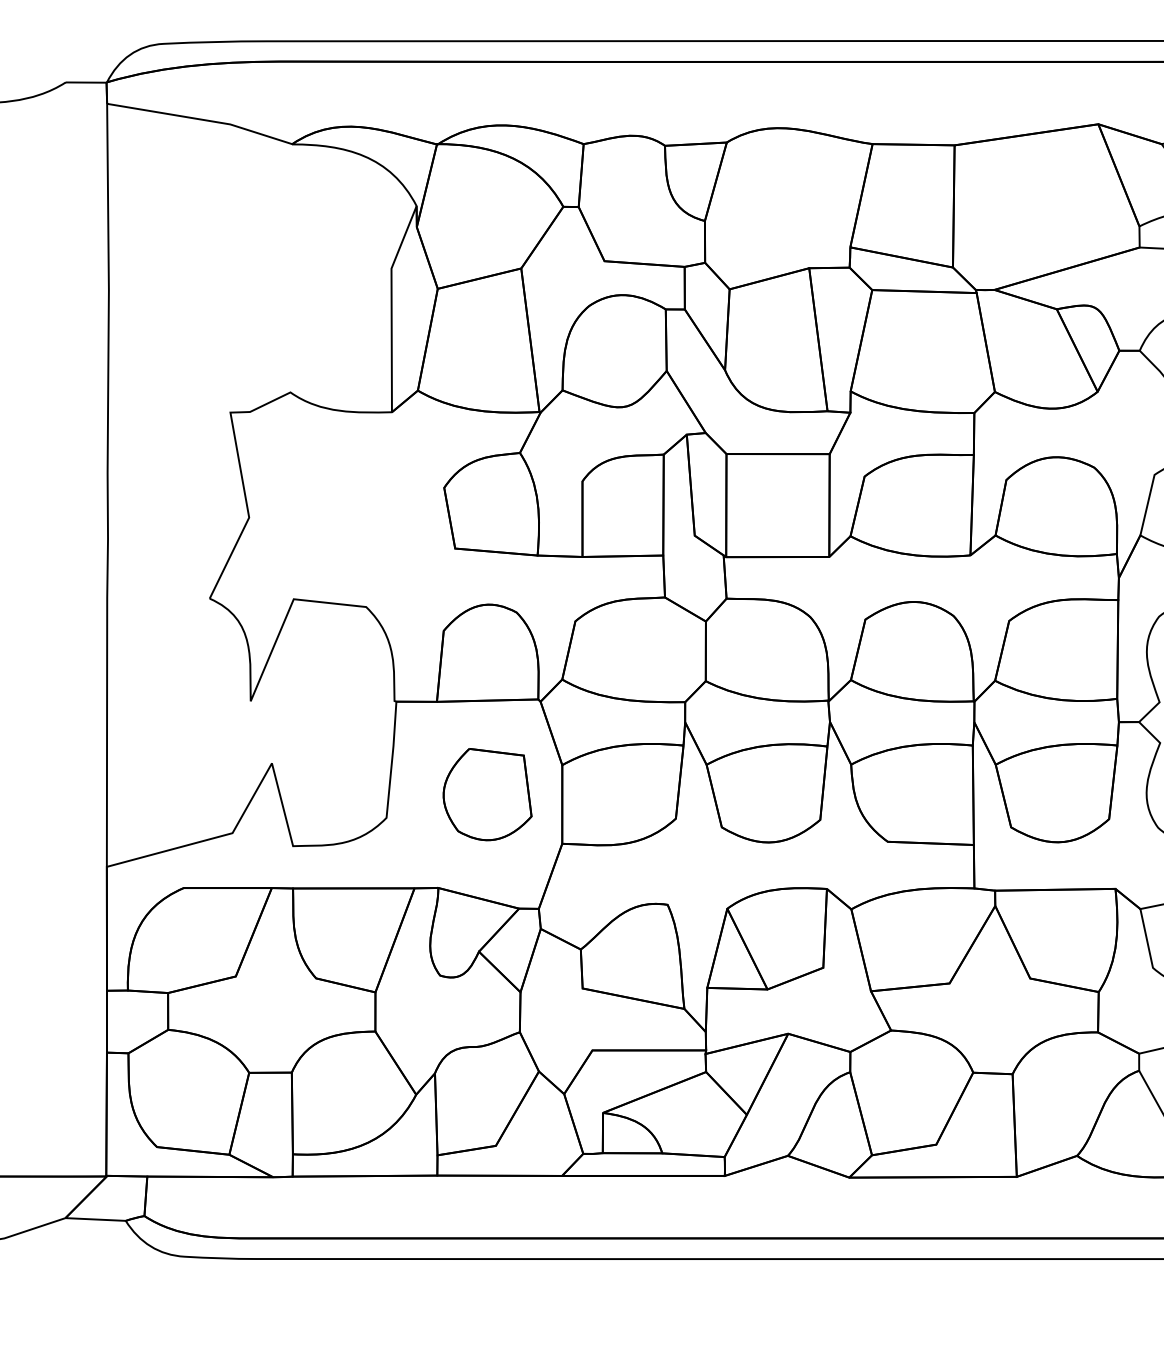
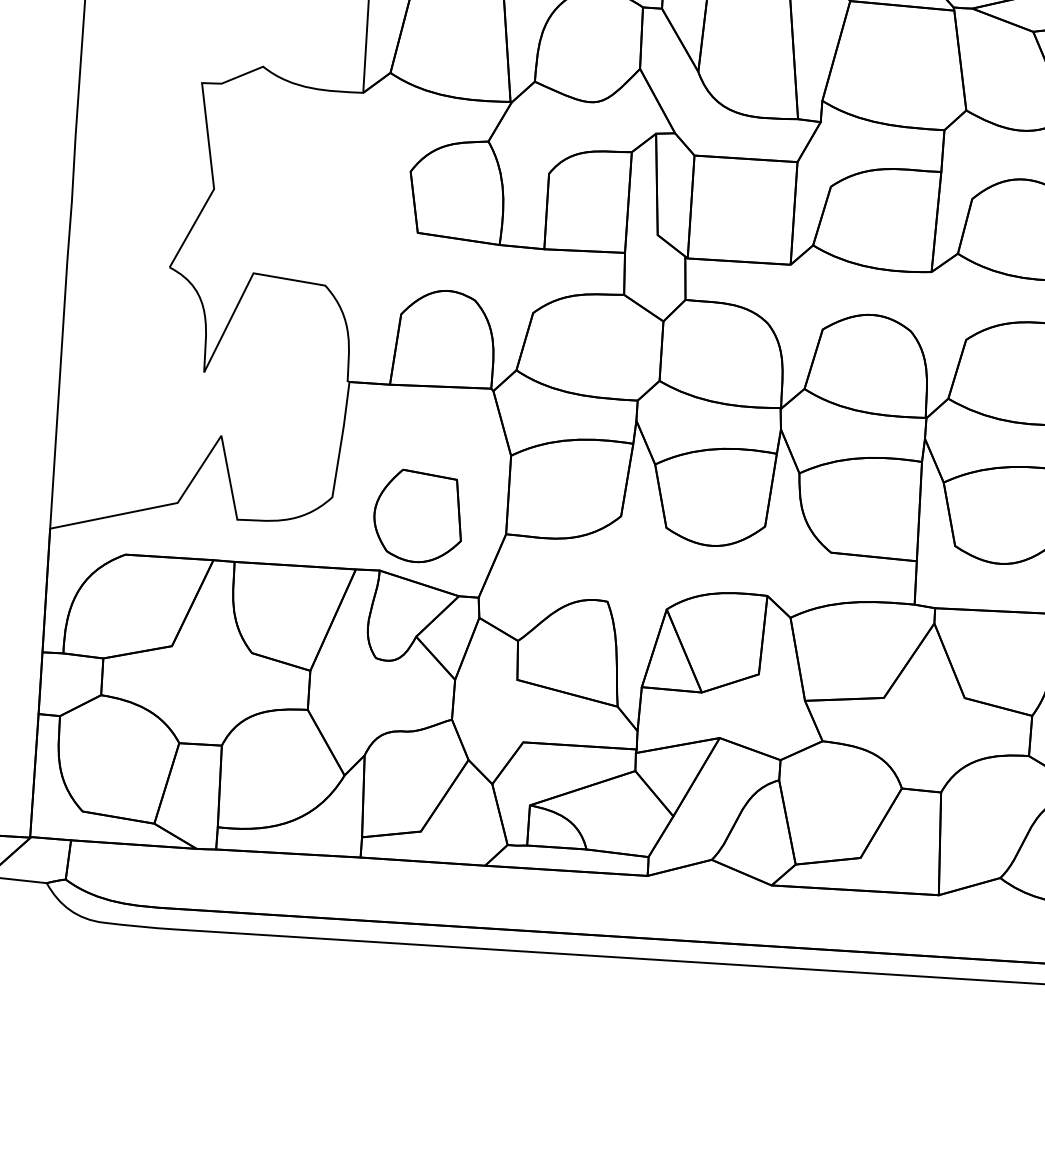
part: (487, 794) -> (418, 516), moved

